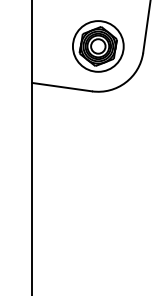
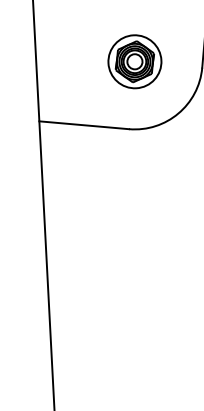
part: (98, 46) -> (135, 61), size x0.7

